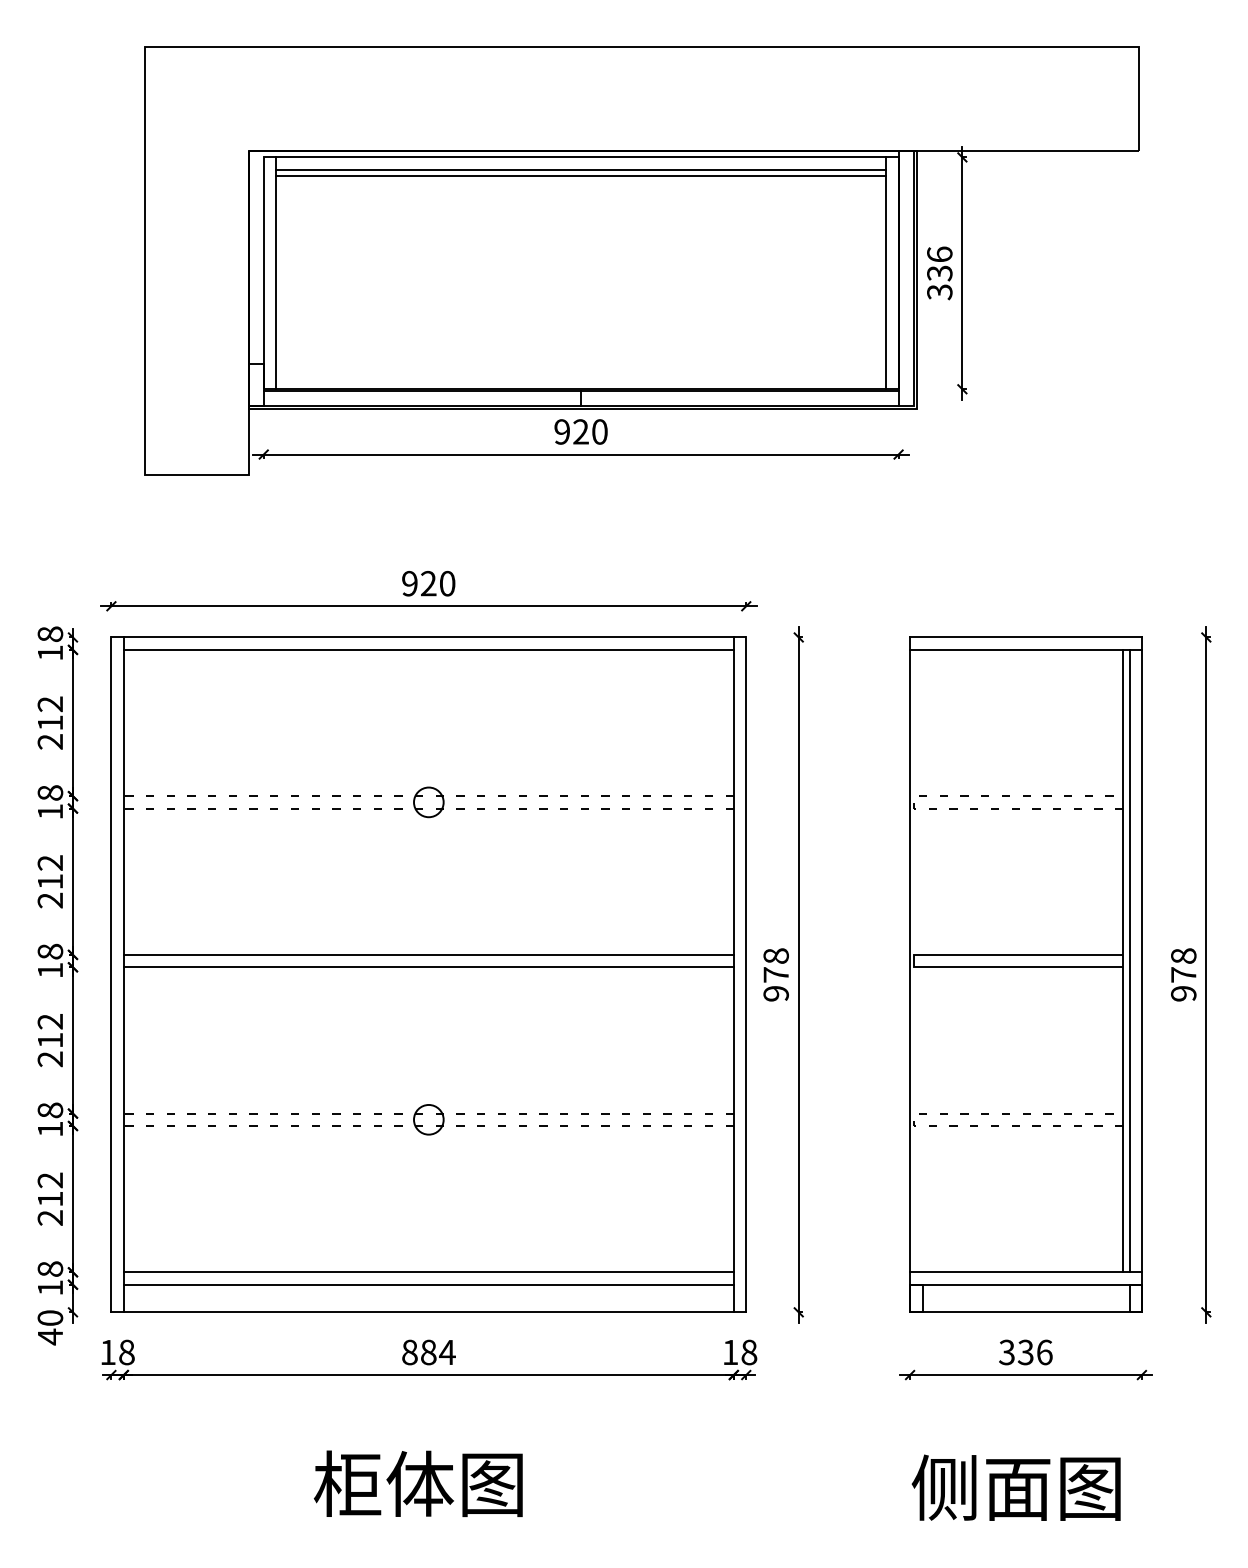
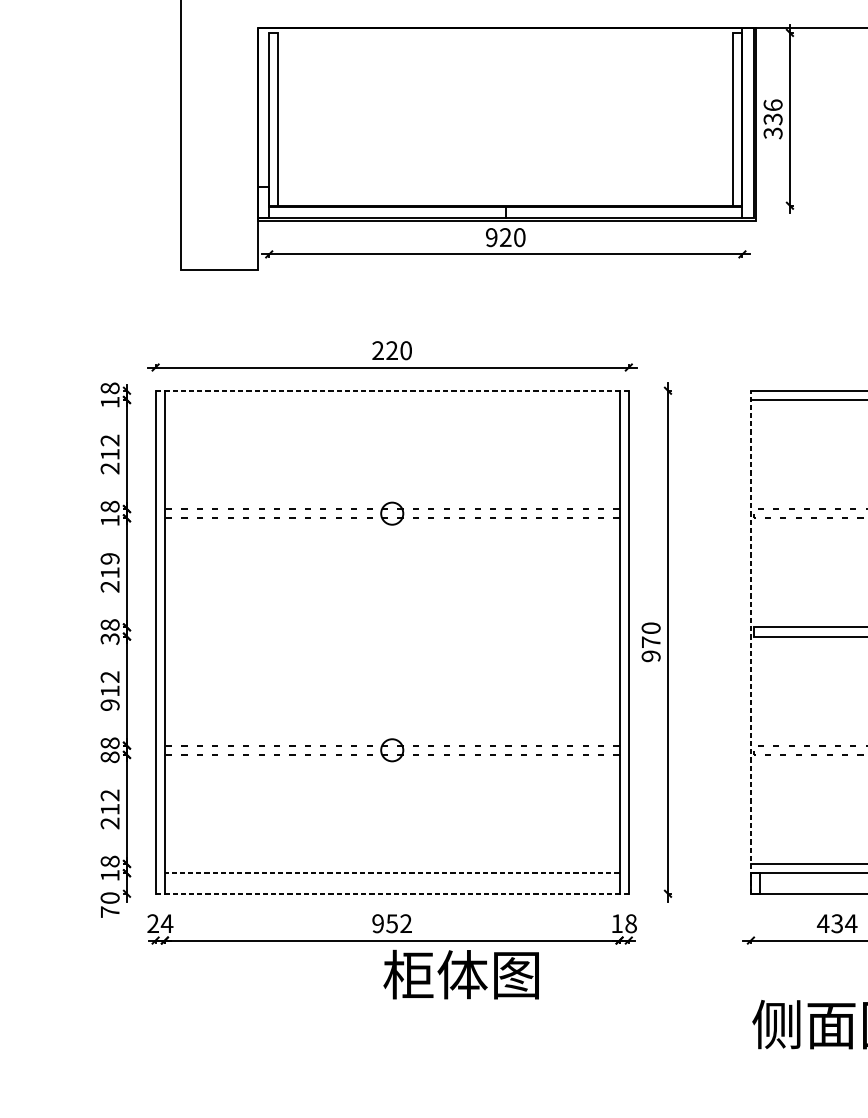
line: (581, 157) -> (506, 32), removed
line: (581, 169) -> (506, 41), removed
line: (581, 176) -> (506, 47), removed
text: (409, 583) -> (377, 350), 920 -> 220
line: (428, 637) -> (391, 390), solid -> dashed
line: (428, 649) -> (391, 399), removed
text: (50, 862) -> (110, 558), 212 -> 219
line: (428, 954) -> (391, 627), removed
text: (775, 955) -> (650, 627), 978 -> 970
line: (428, 967) -> (391, 636), removed
text: (50, 970) -> (110, 639), 18 -> 38
line: (910, 974) -> (751, 641), solid -> dashed
text: (50, 1059) -> (110, 705), 212 -> 912
text: (50, 1128) -> (110, 756), 18 -> 88
line: (428, 1272) -> (391, 864), removed
line: (428, 1284) -> (391, 873), solid -> dashed
line: (428, 1312) -> (391, 893), solid -> dashed
text: (50, 1336) -> (110, 911), 40 -> 70
text: (117, 1352) -> (160, 923), 18 -> 24
text: (428, 1352) -> (391, 923), 884 -> 952
text: (1025, 1352) -> (837, 923), 336 -> 434
text: (417, 1483) -> (460, 974), moved

